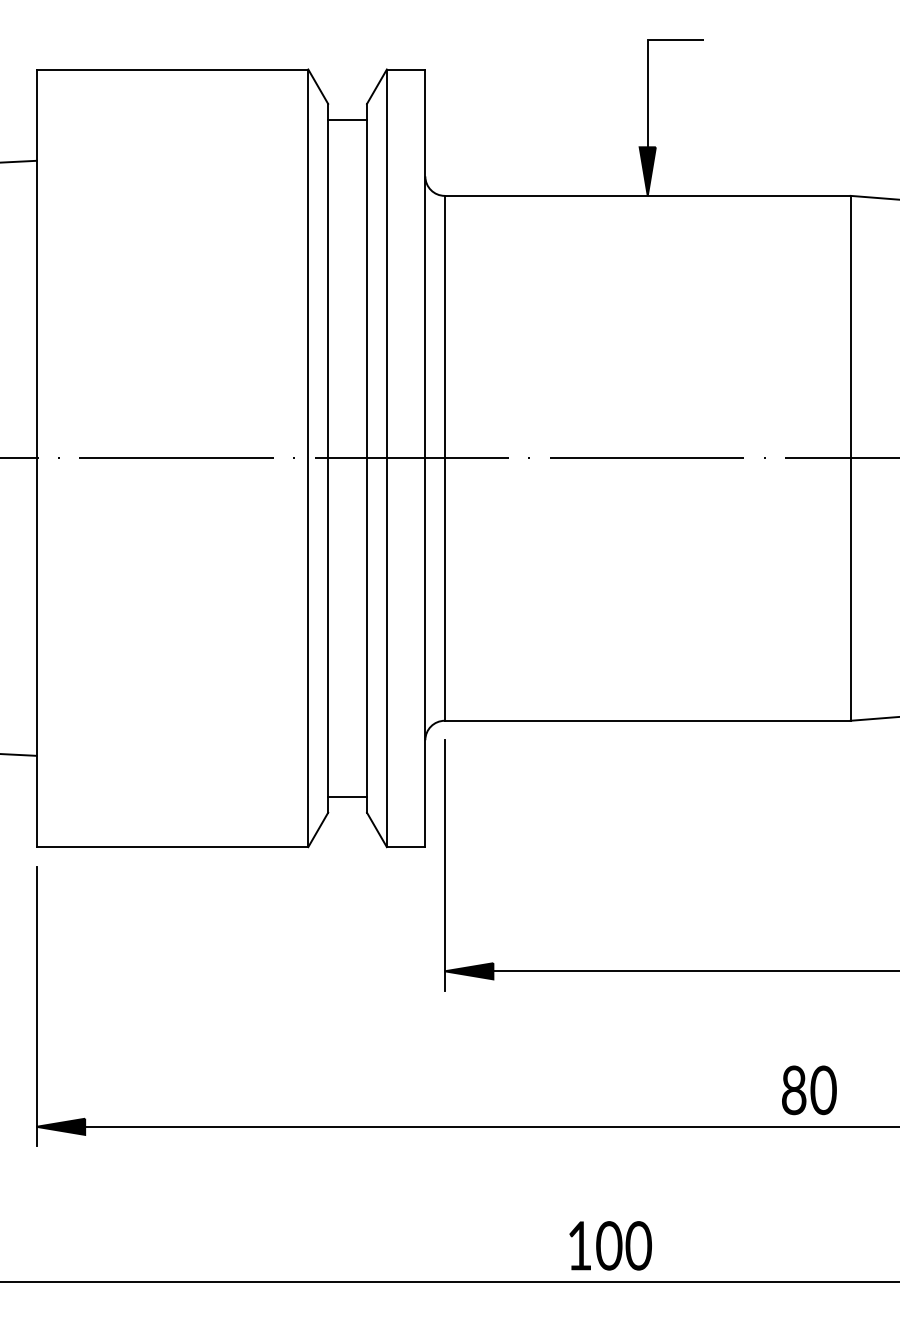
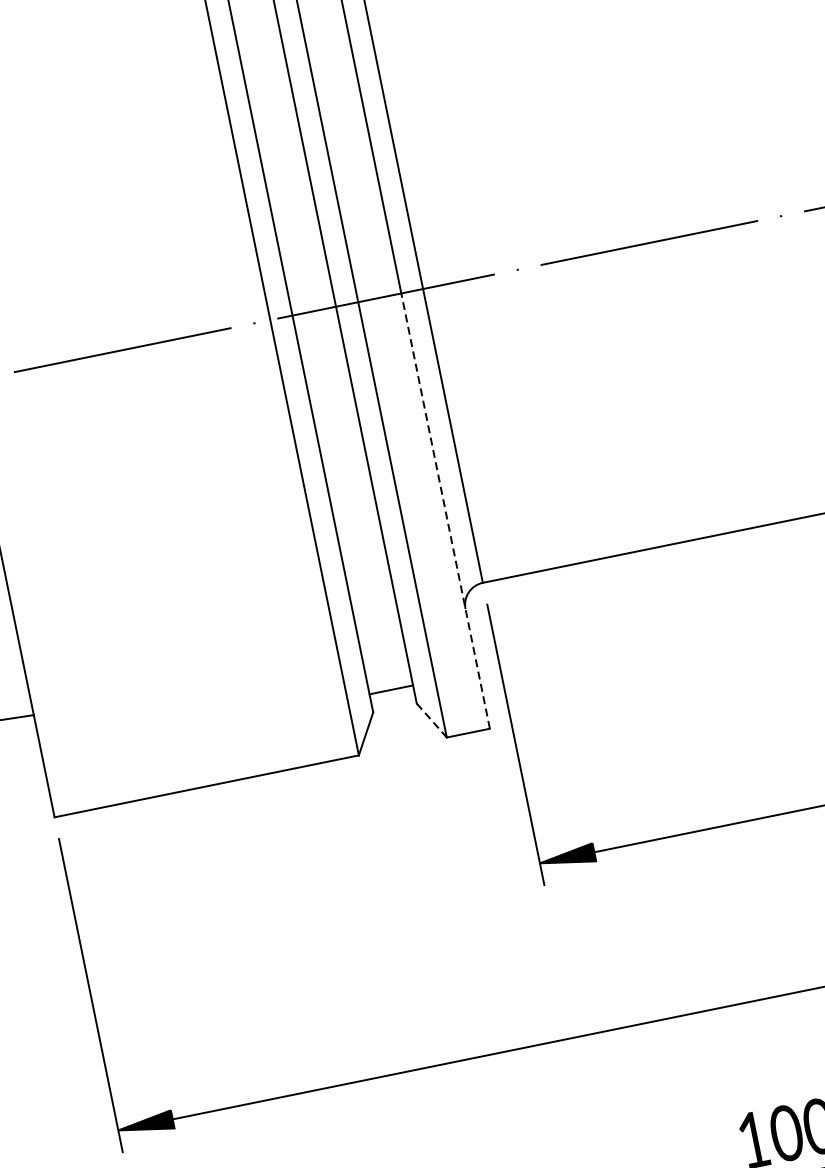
line: (425, 652) -> (445, 510), solid -> dashed
line: (376, 829) -> (431, 720), solid -> dashed

